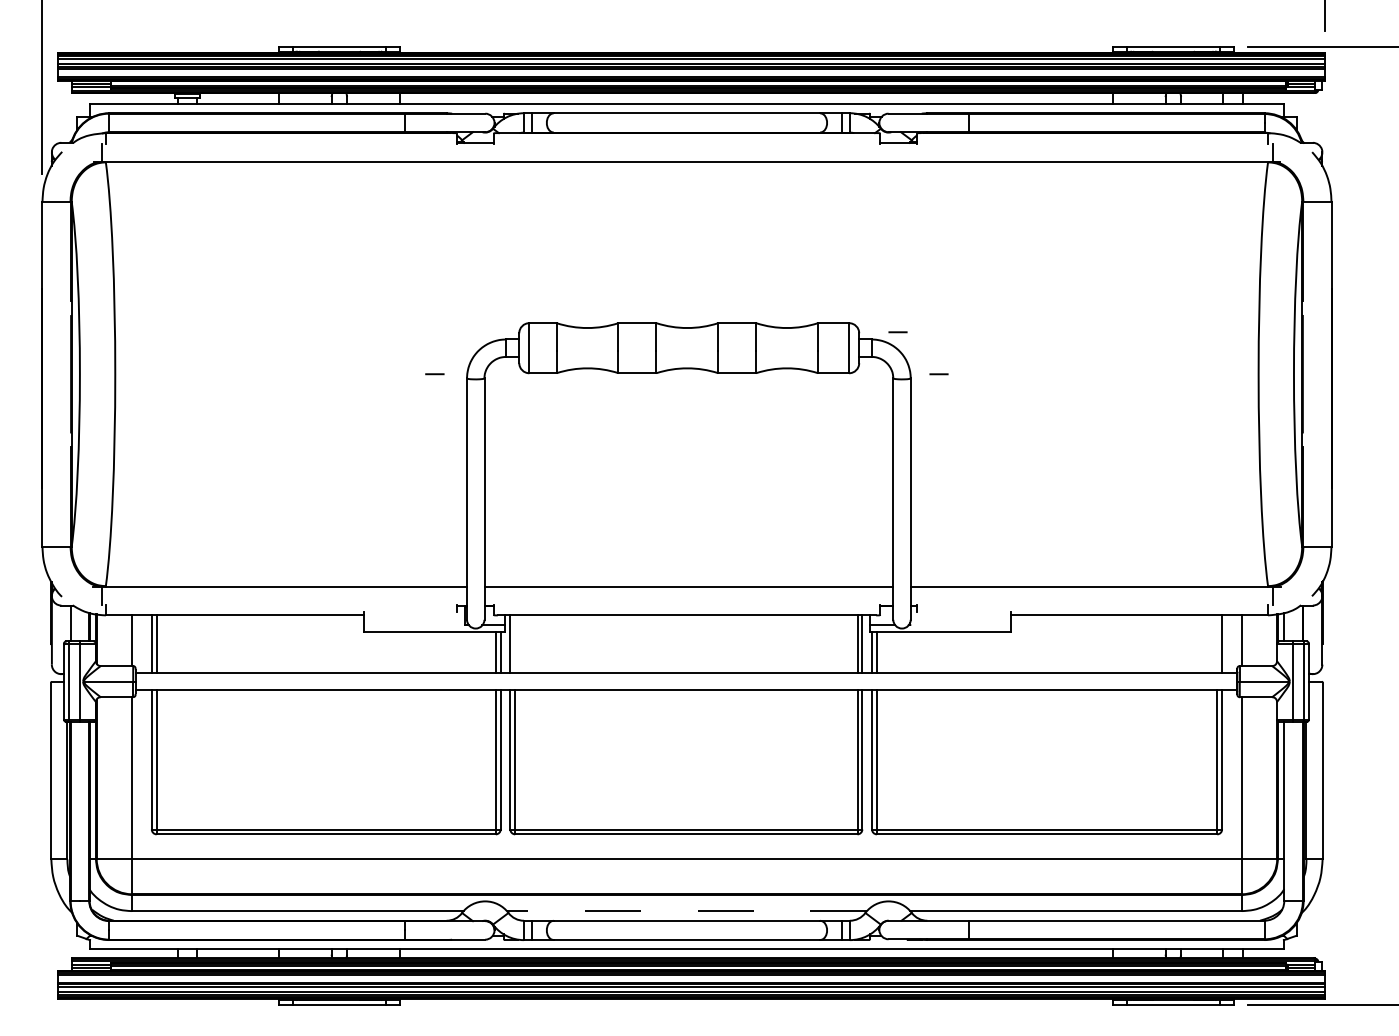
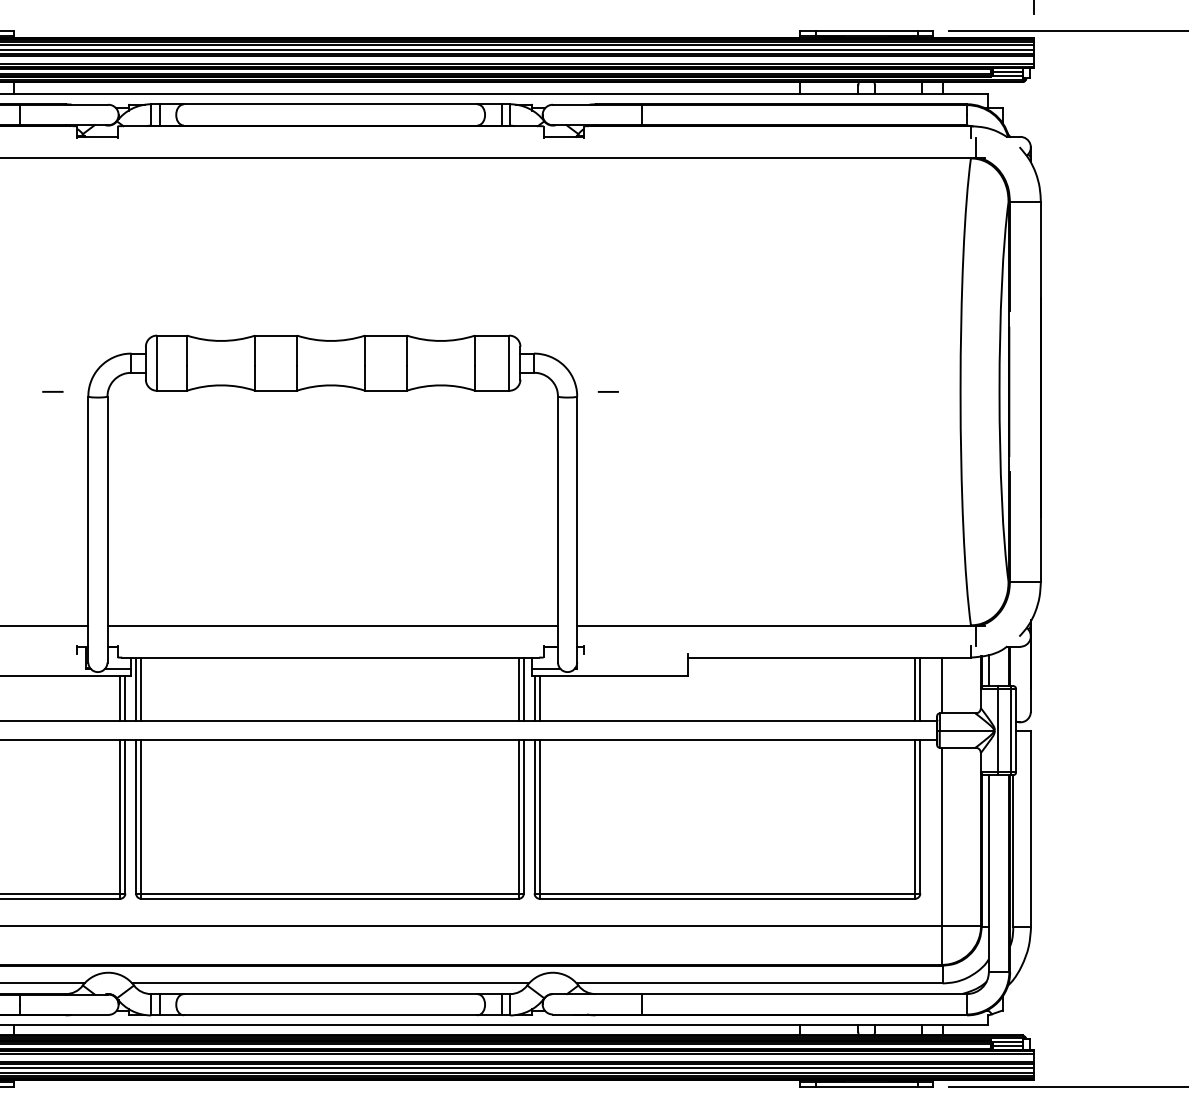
line: (897, 332) -> (562, 345), removed
line: (515, 643) -> (141, 688), added
line: (1217, 643) -> (915, 688), added
line: (686, 911) -> (330, 983), dashed -> solid

